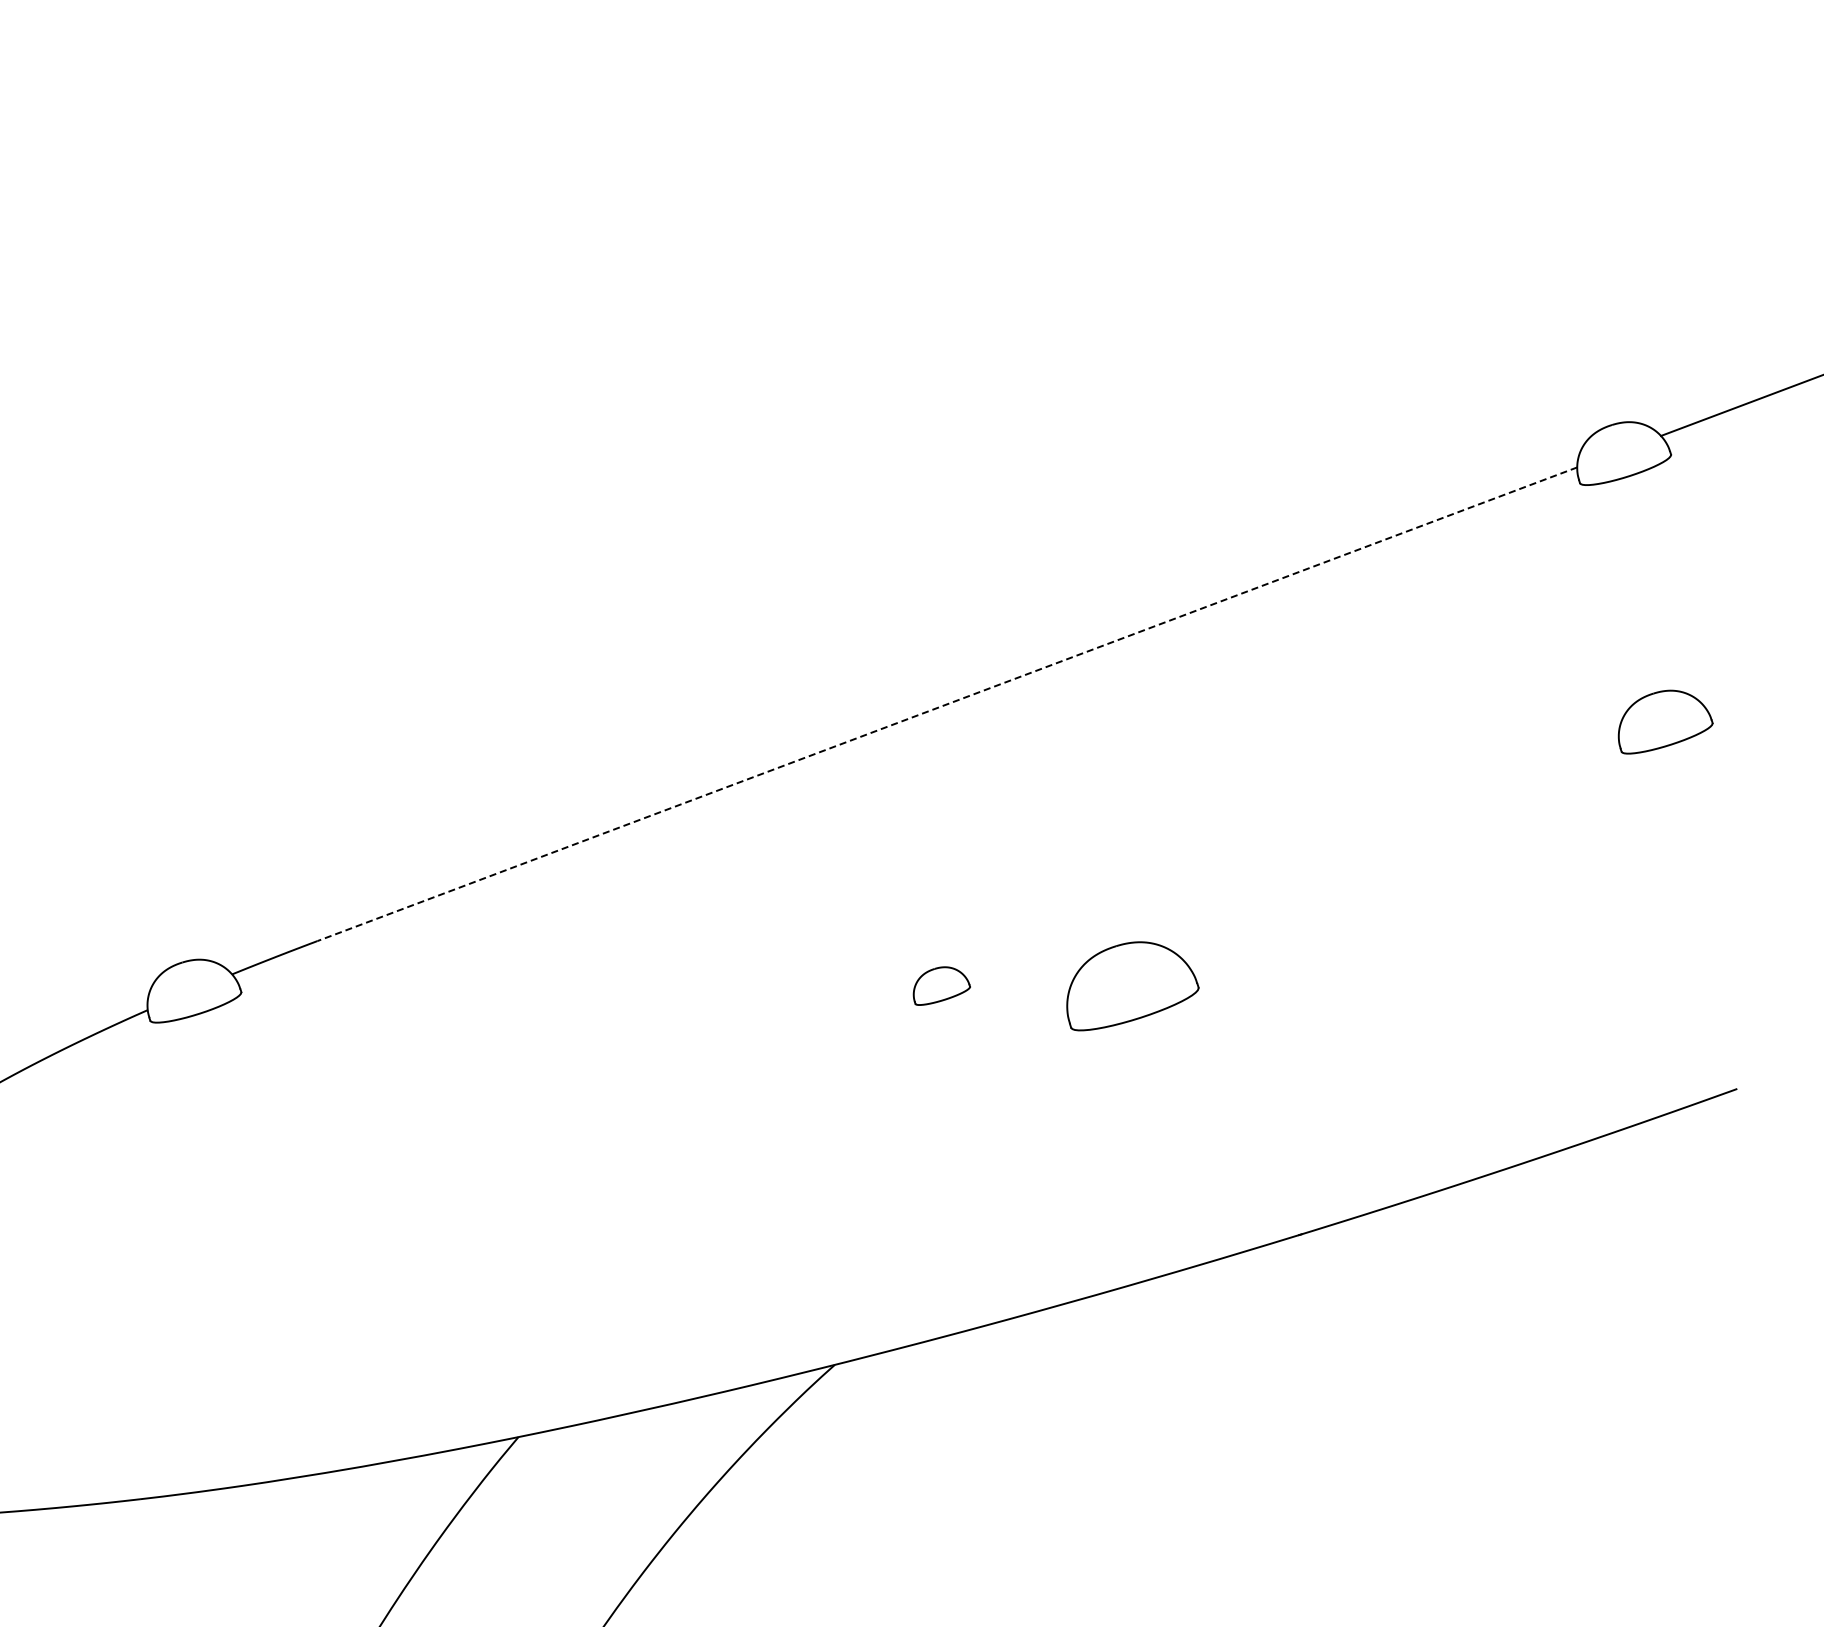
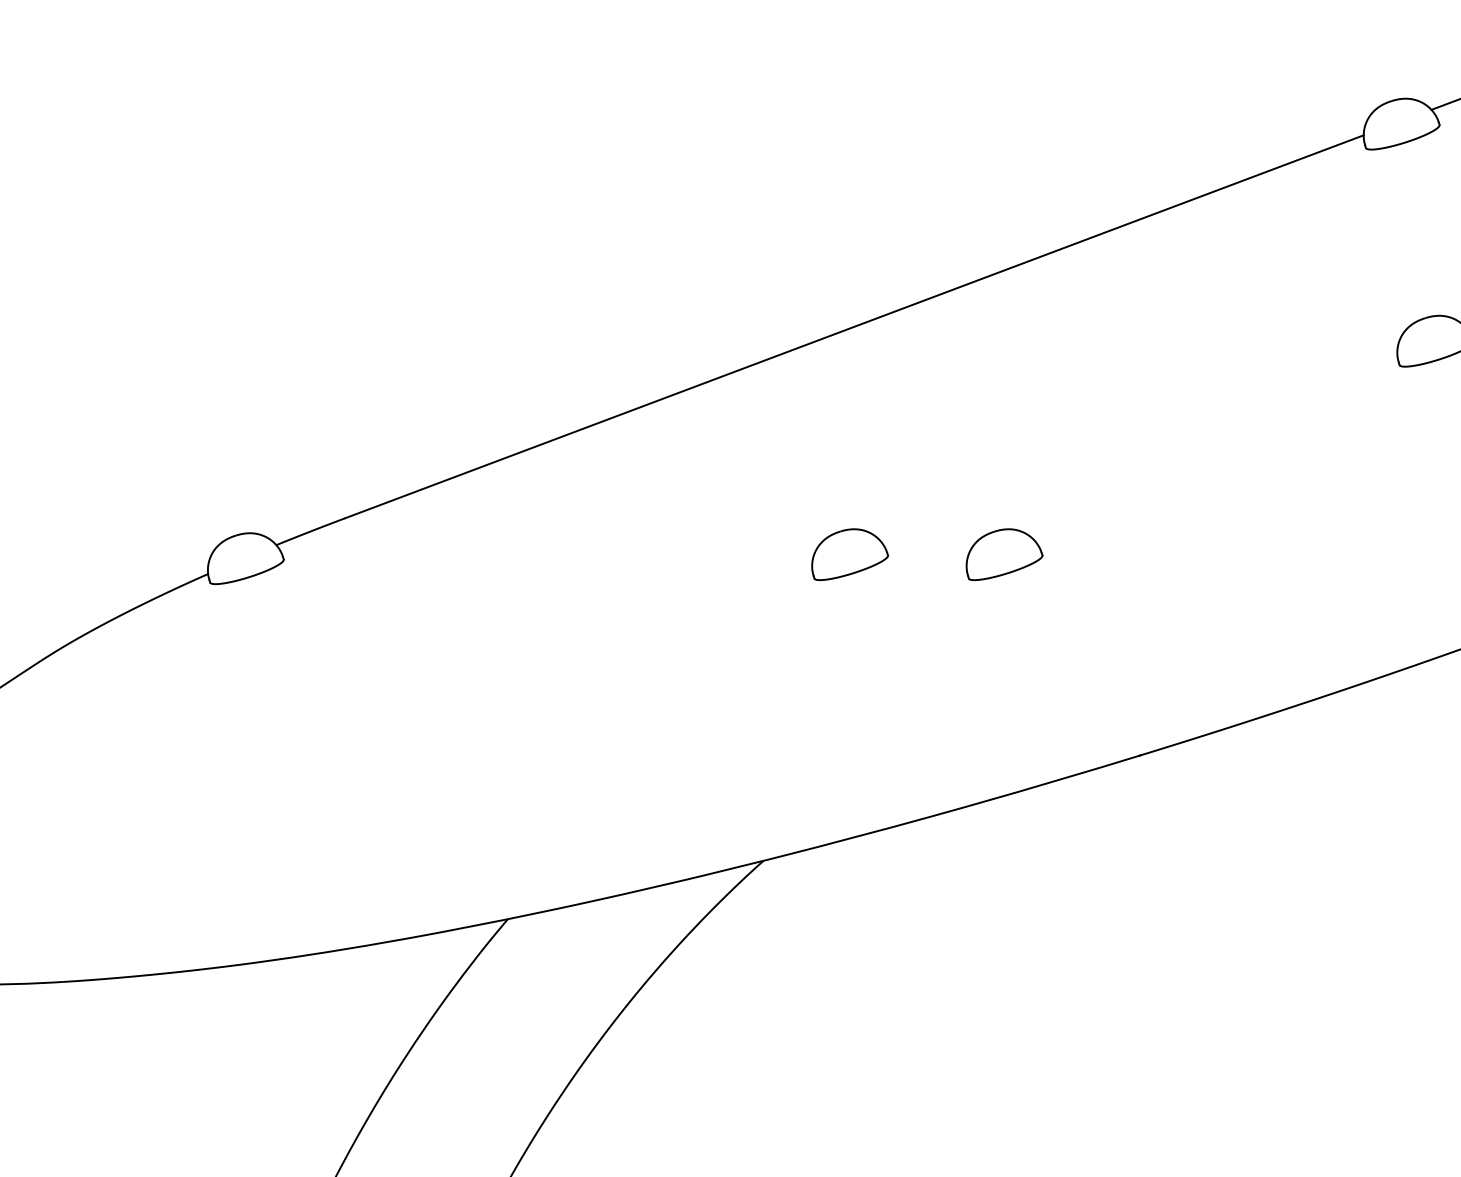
line: (947, 704) -> (854, 326), dashed -> solid
part: (941, 985) -> (849, 554), size x1.67
part: (1132, 985) -> (1004, 554), size x0.71

